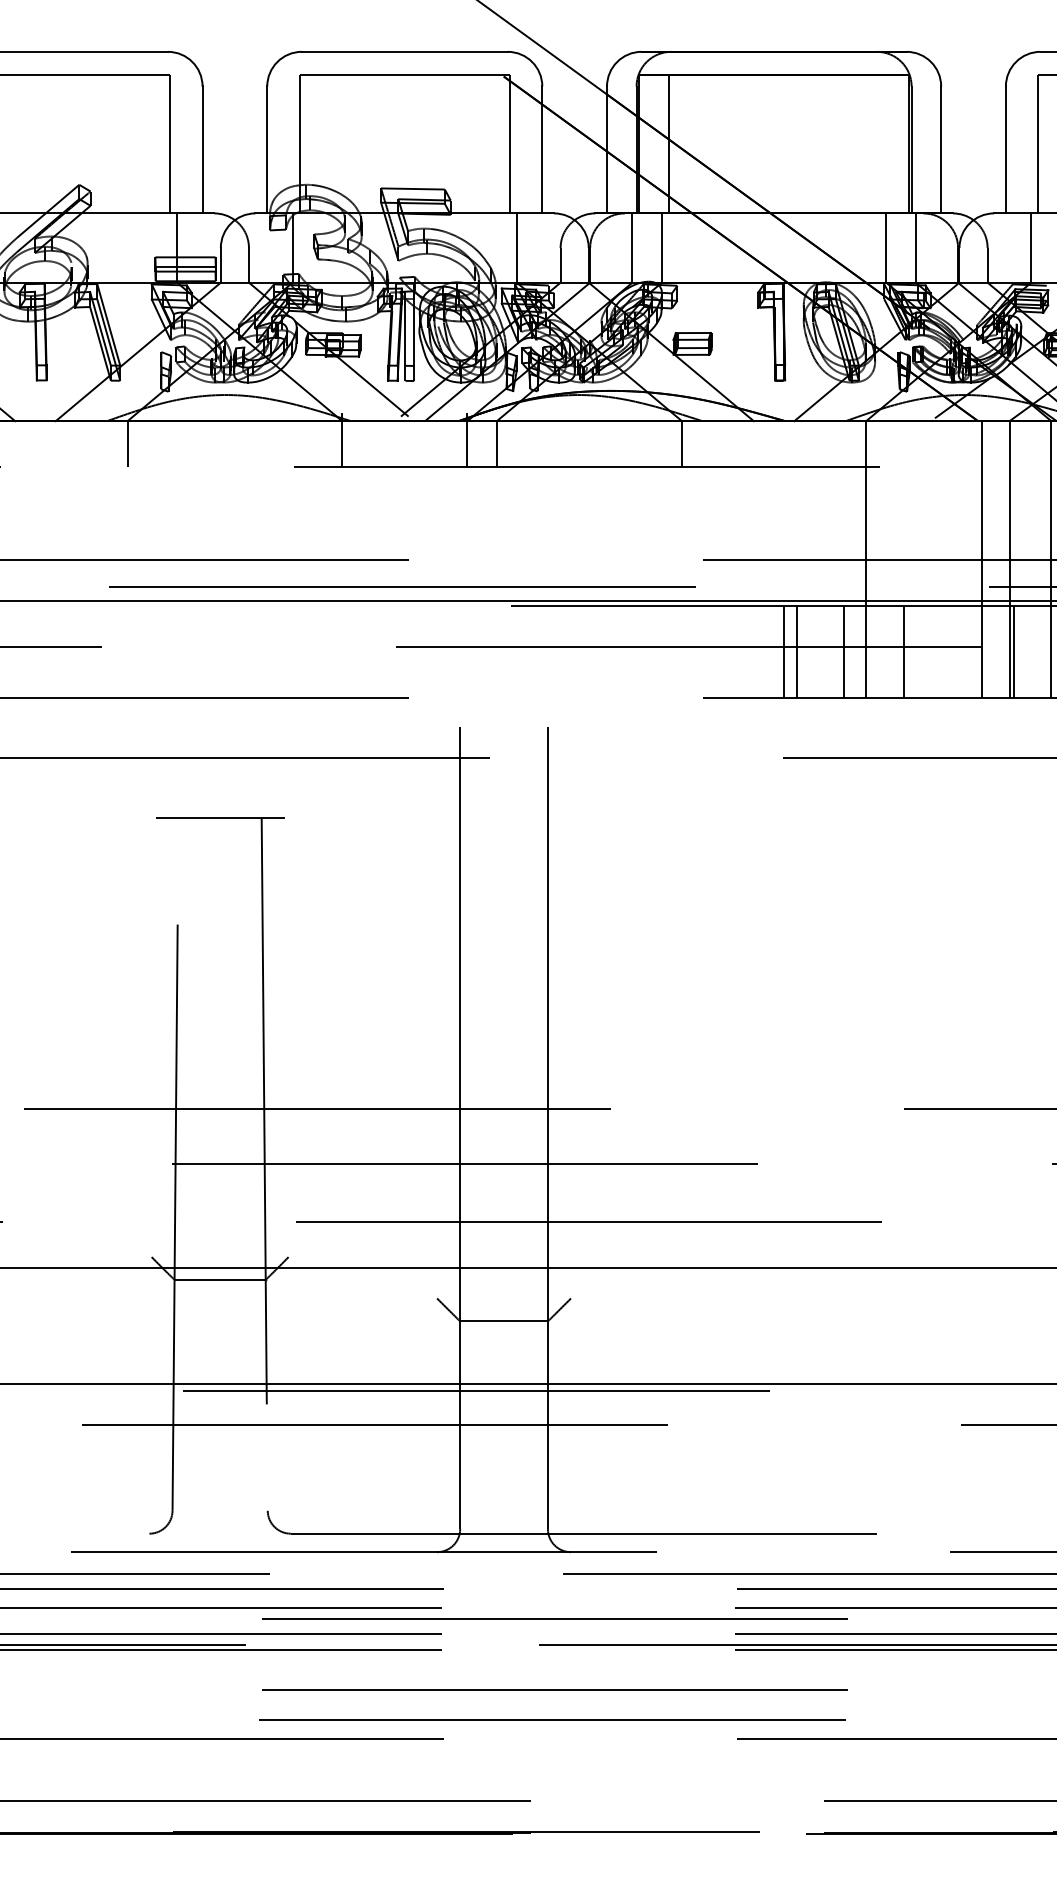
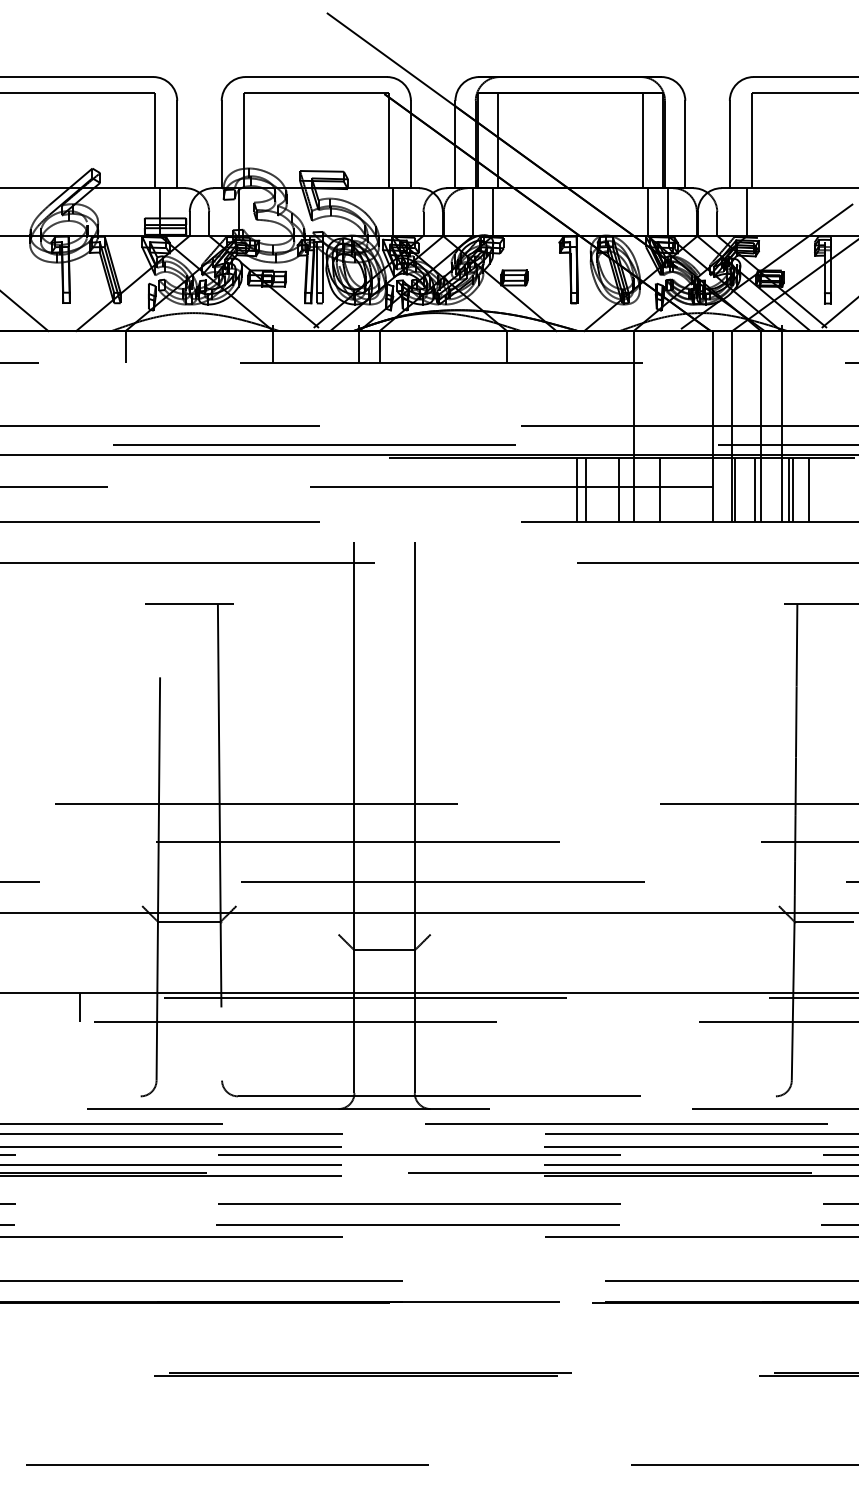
line: (878, 144) -> (642, 140), added
line: (1041, 651) -> (754, 489), added
line: (60, 1404) -> (79, 1007), added

